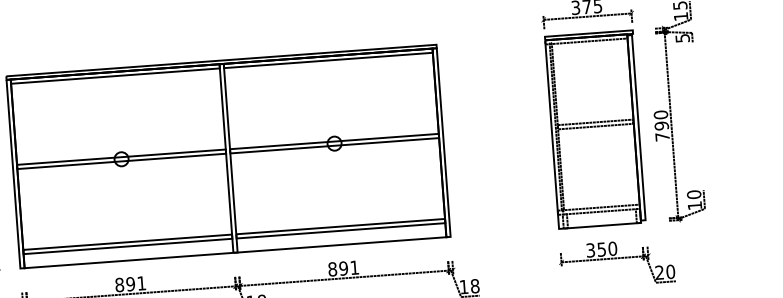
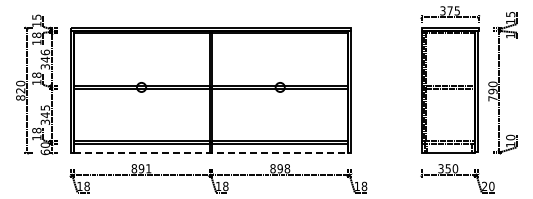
text: (682, 37) -> (510, 35), 5 -> 1
line: (236, 252) -> (211, 153), solid -> dashed
text: (354, 267) -> (287, 168), 891 -> 898

